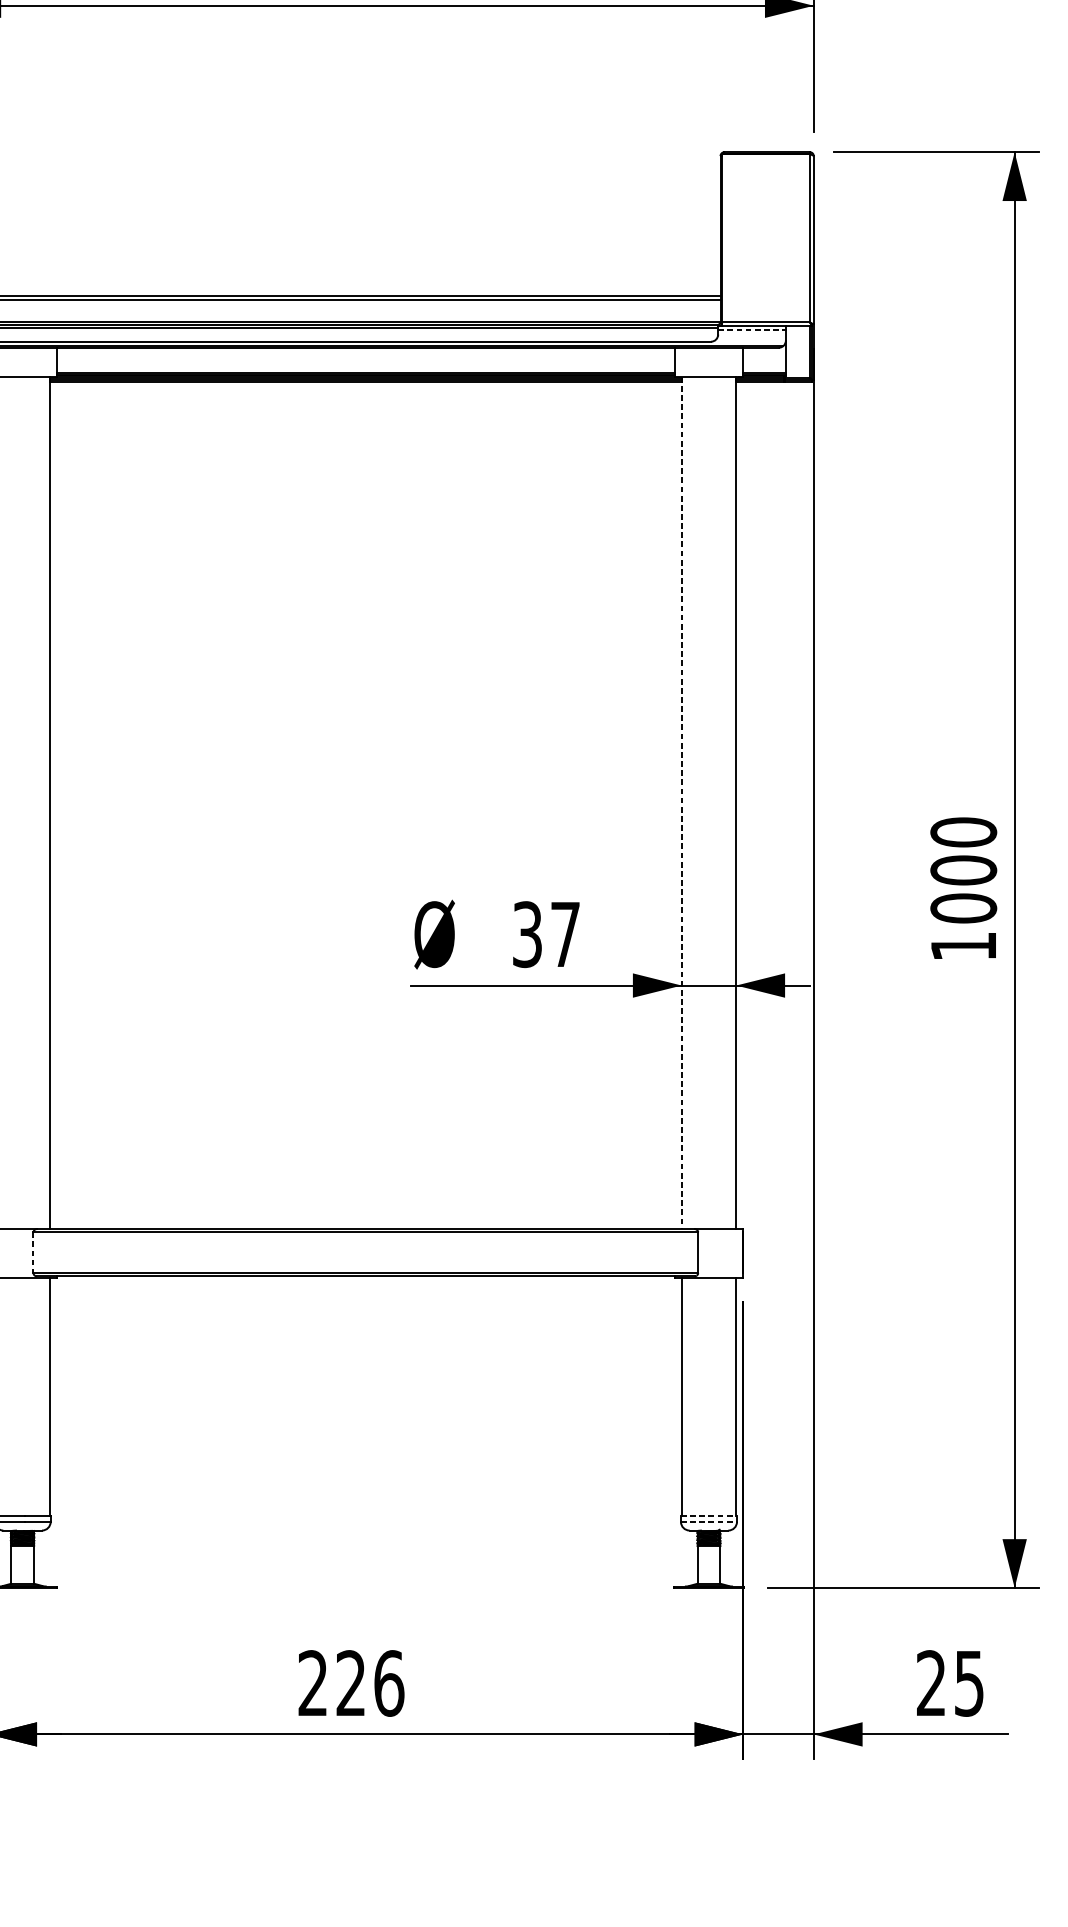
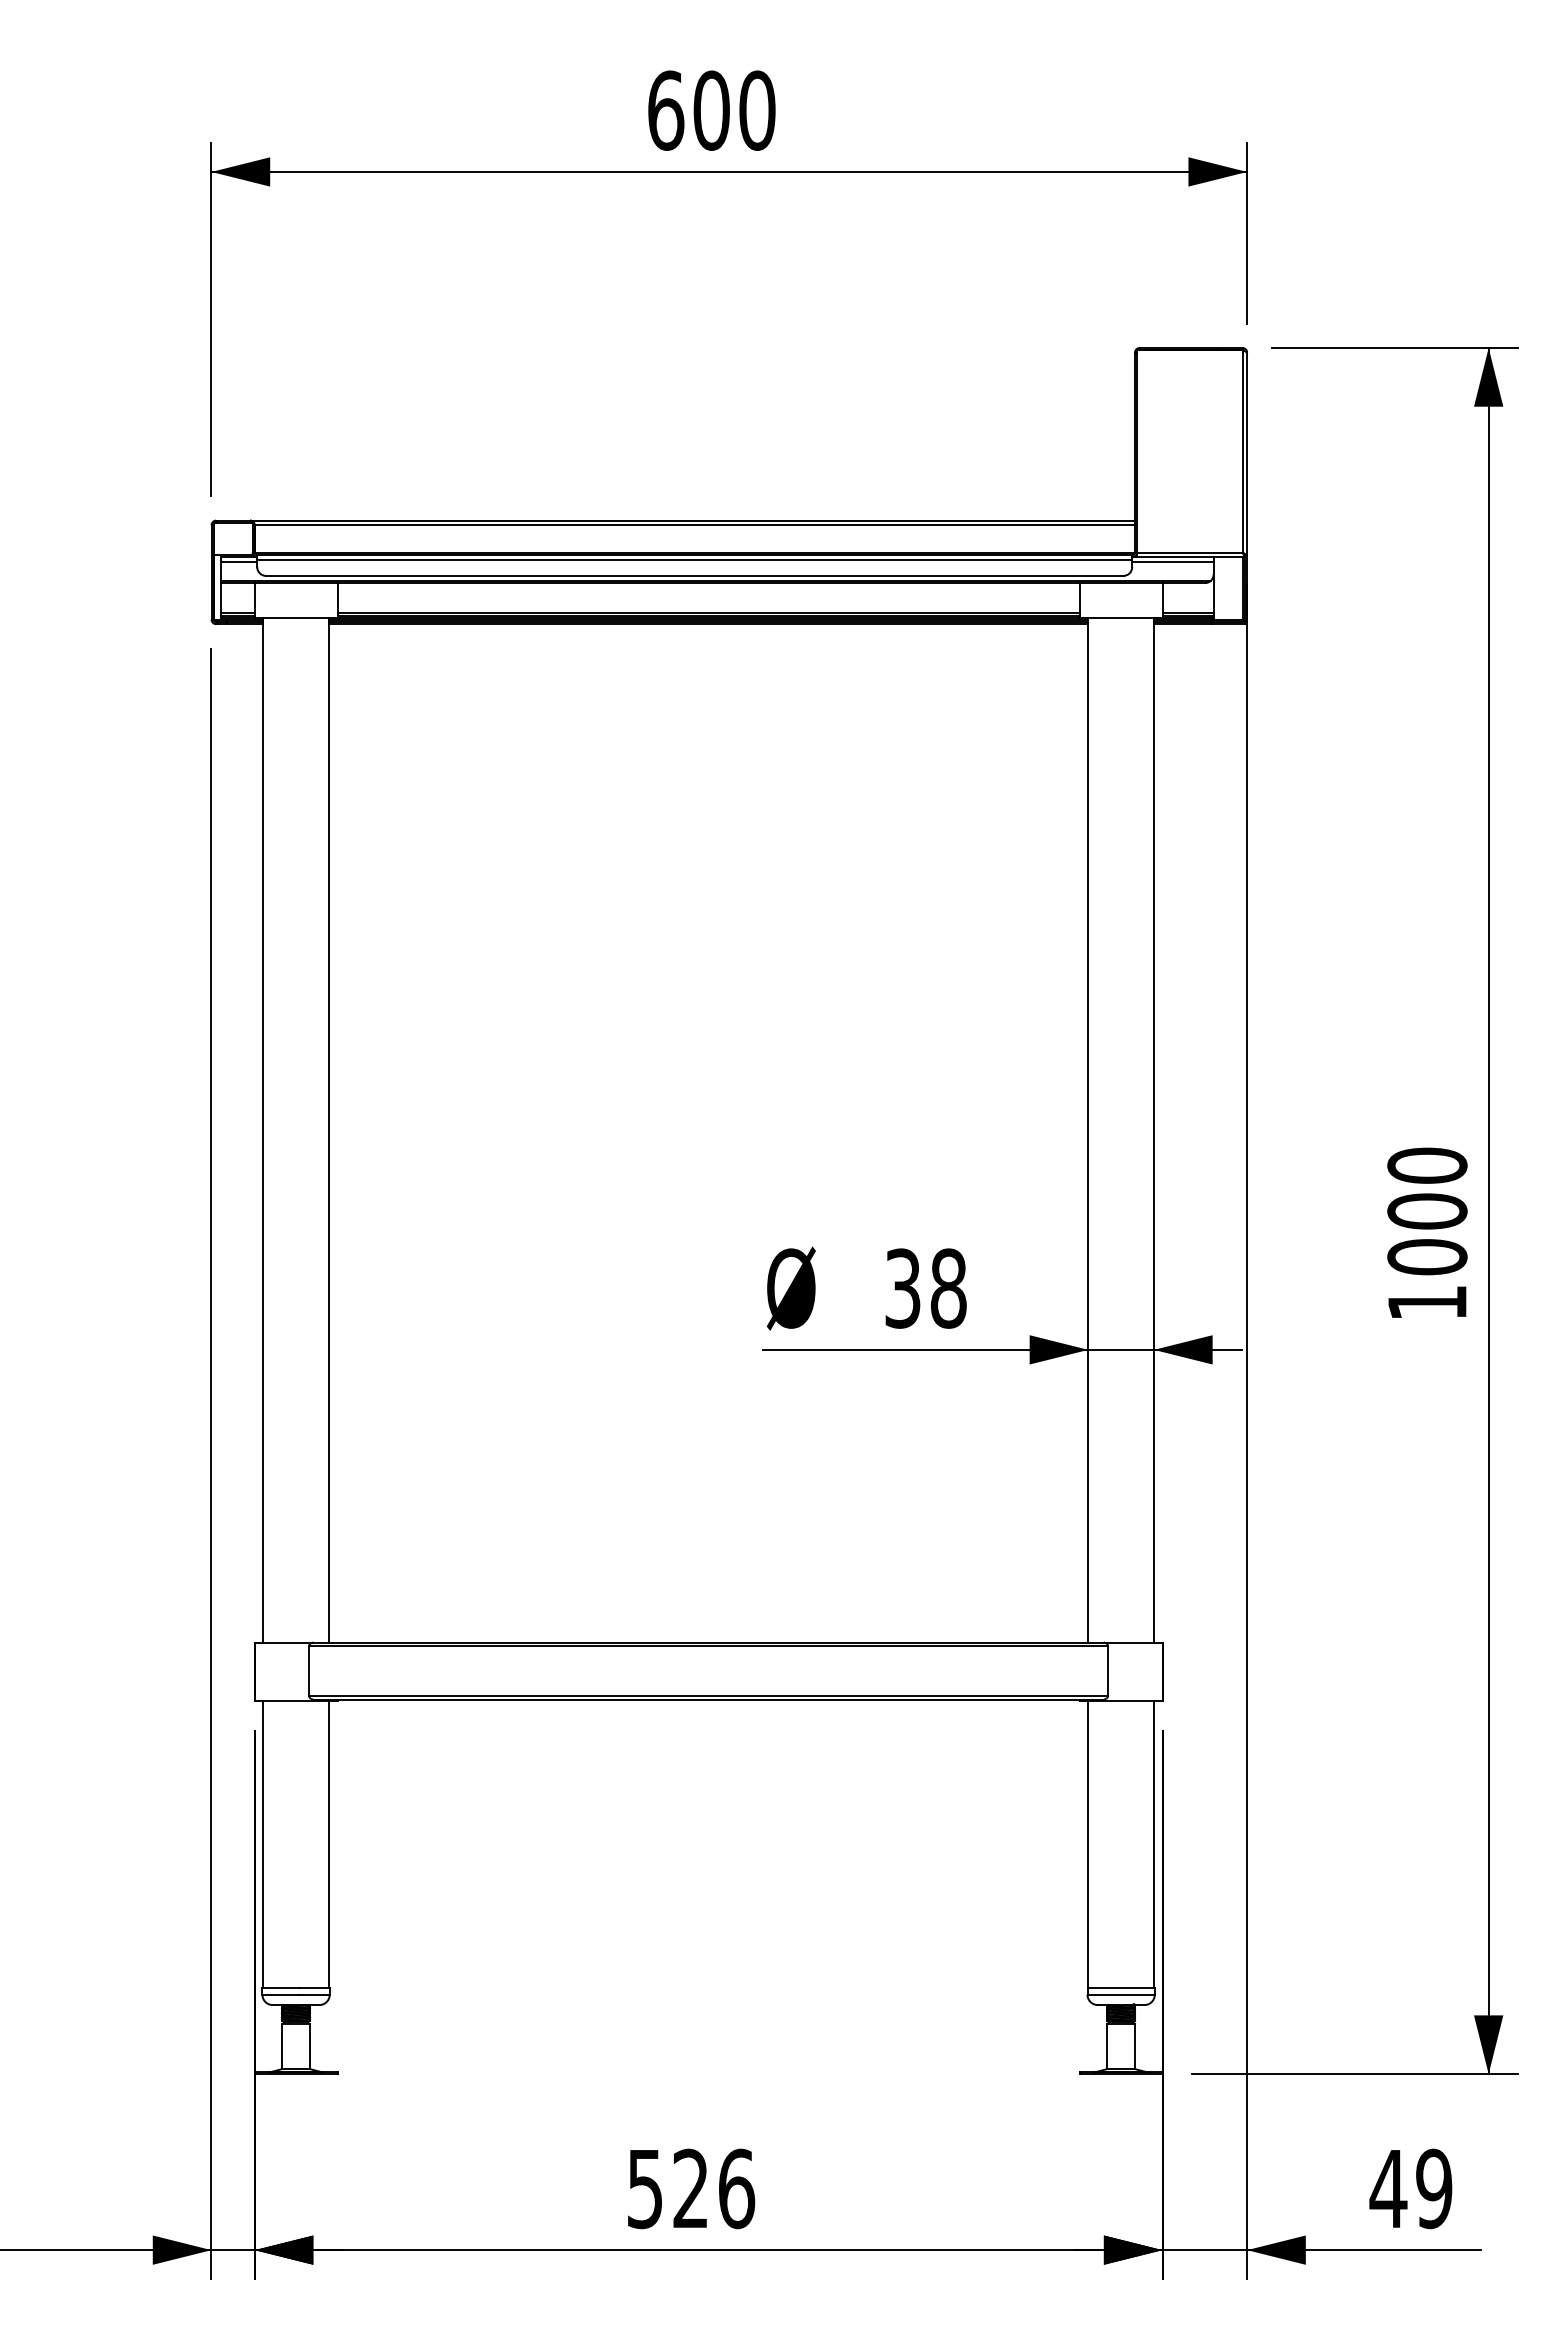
line: (751, 329) -> (1172, 561), dashed -> solid
line: (681, 803) -> (1088, 1130), dashed -> solid
text: (565, 934) -> (948, 1288), 37 -> 38
line: (33, 1253) -> (309, 1671), dashed -> solid
line: (709, 1515) -> (1121, 1987), dashed -> solid
line: (709, 1521) -> (1121, 1994), dashed -> solid
text: (312, 1683) -> (644, 2188), 226 -> 526
text: (949, 1683) -> (1410, 2188), 25 -> 49

